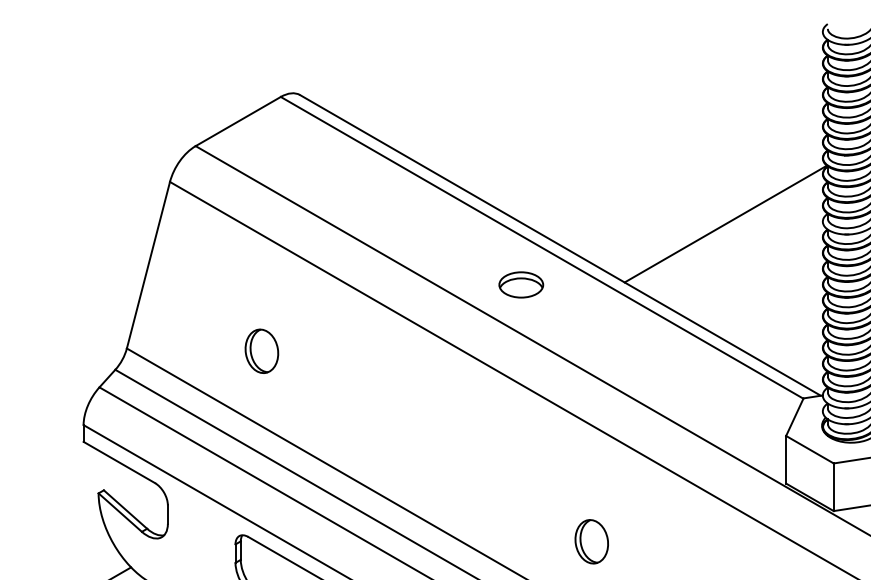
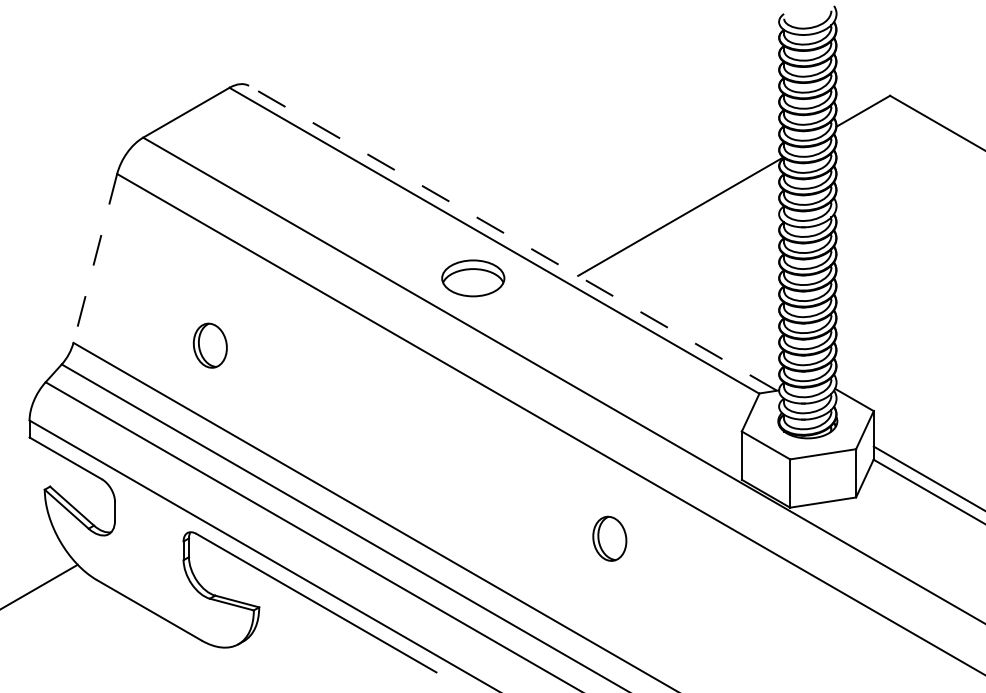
line: (560, 245) -> (513, 238), solid -> dashed
line: (148, 265) -> (95, 258), solid -> dashed
part: (521, 285) -> (473, 278), size x1.4
part: (591, 541) -> (609, 538), moved

